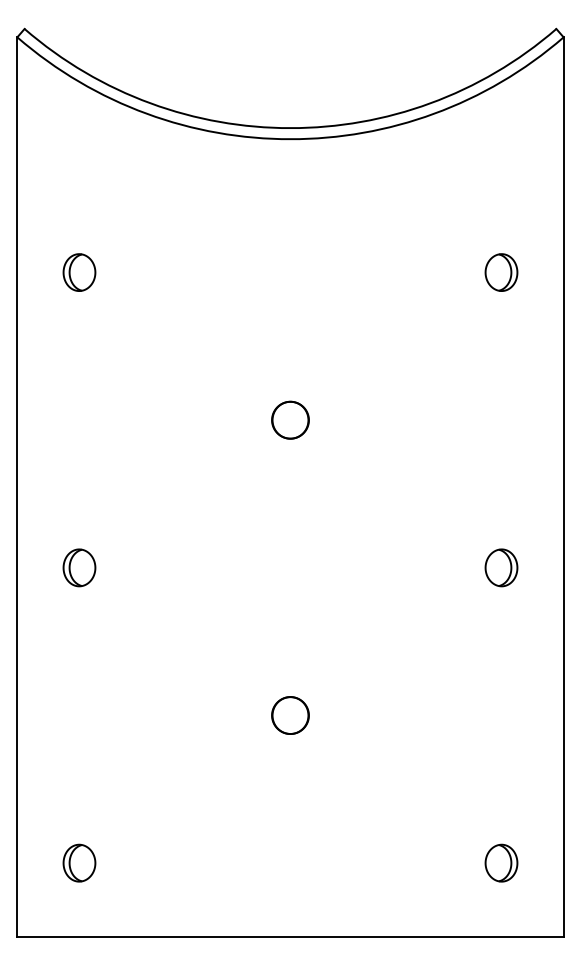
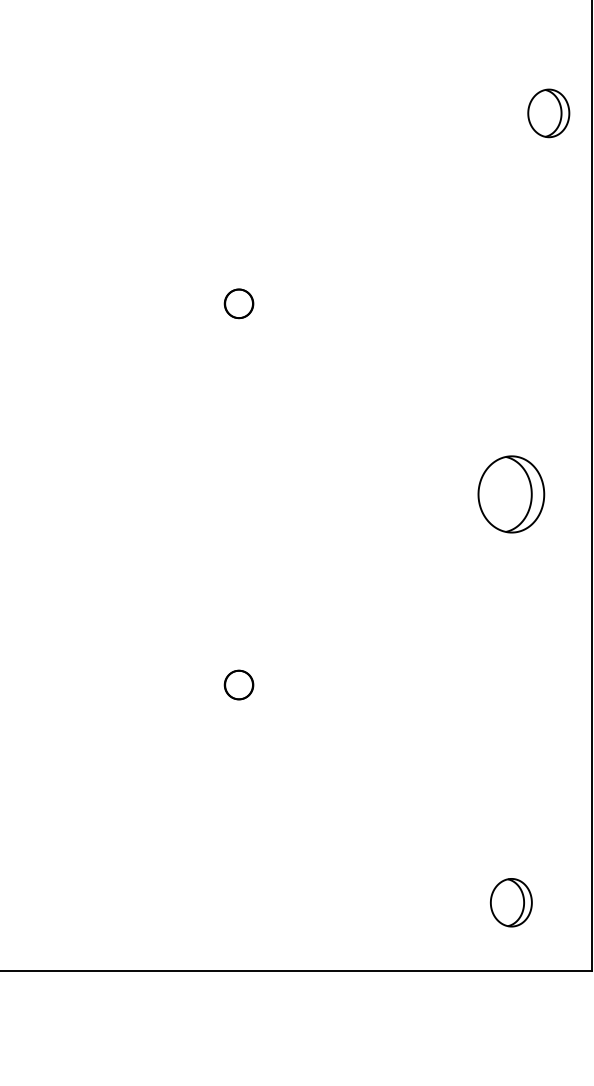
part: (501, 272) -> (548, 113), moved
part: (290, 419) -> (239, 303), size x0.6
part: (501, 567) -> (511, 494), size x1.6
part: (290, 715) -> (239, 685), size x0.6
part: (501, 862) -> (511, 901), moved

